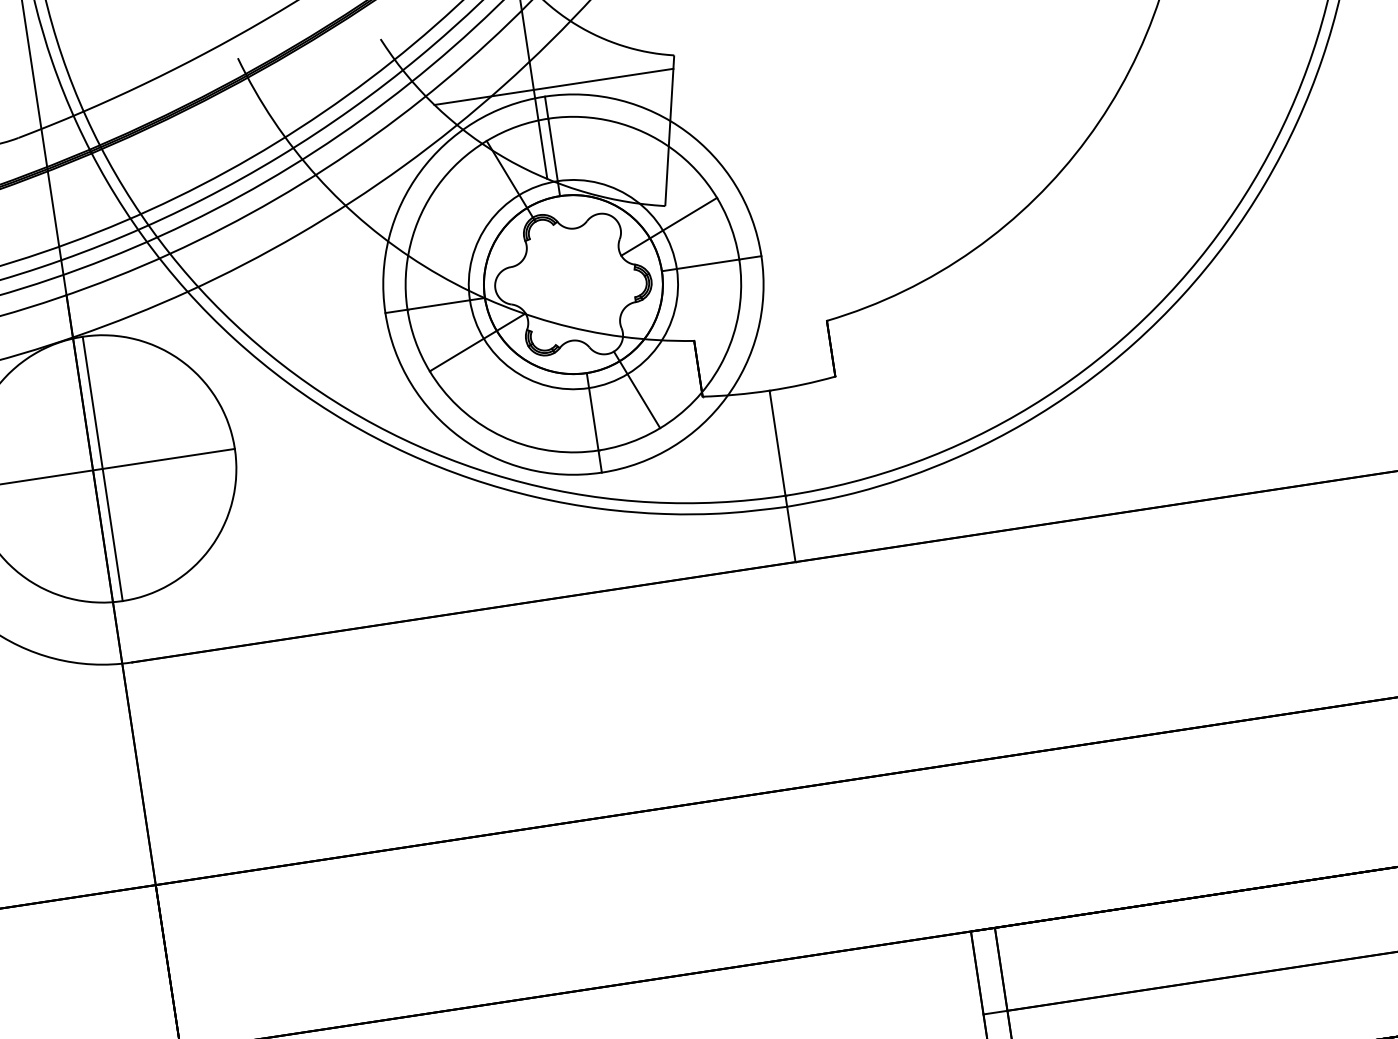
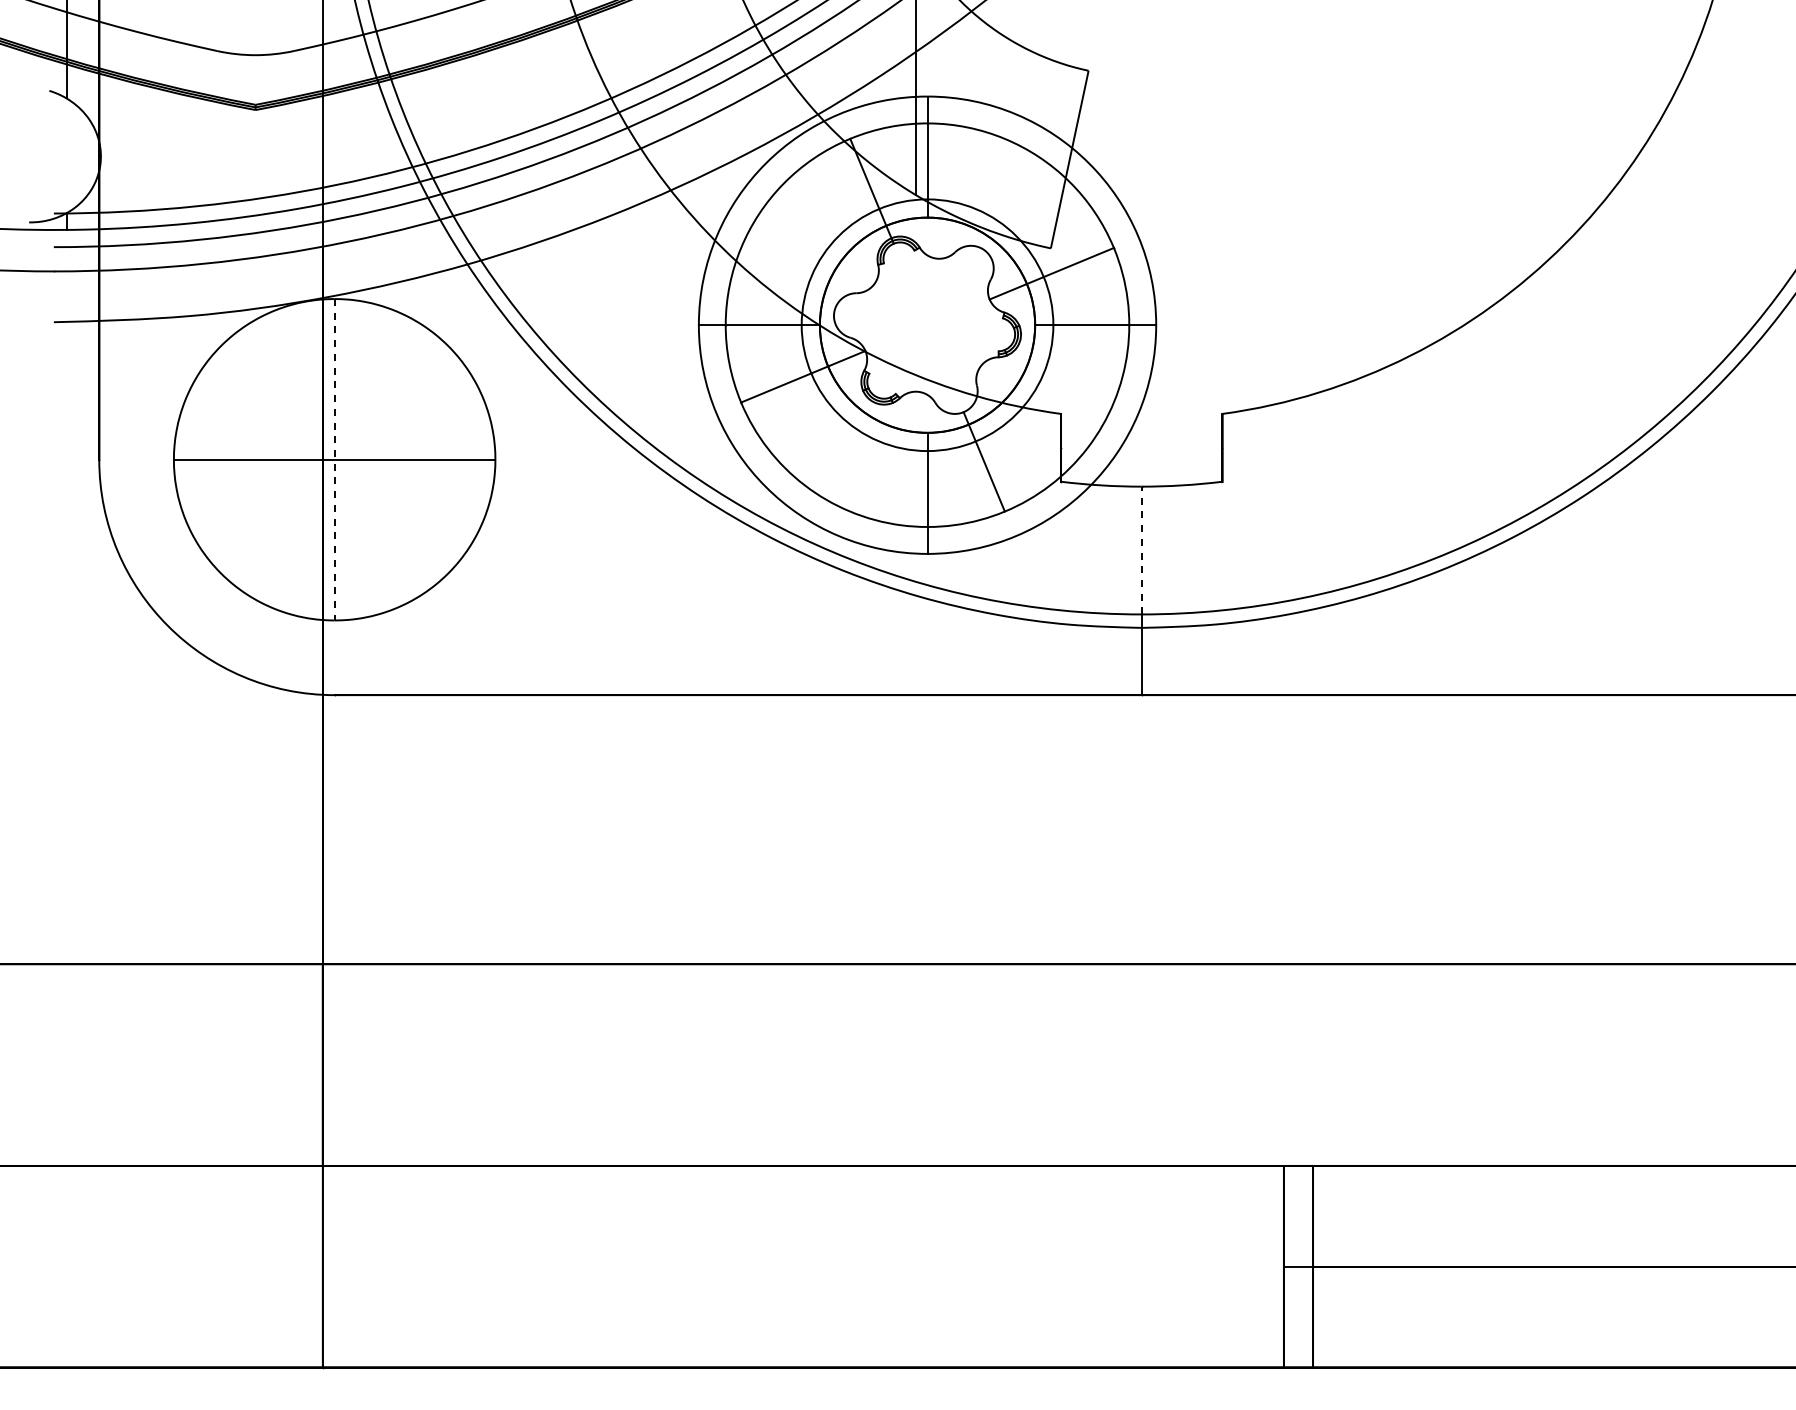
line: (553, 86) -> (939, 86), removed
line: (777, 443) -> (1141, 550), solid -> dashed
line: (102, 468) -> (334, 459), solid -> dashed

